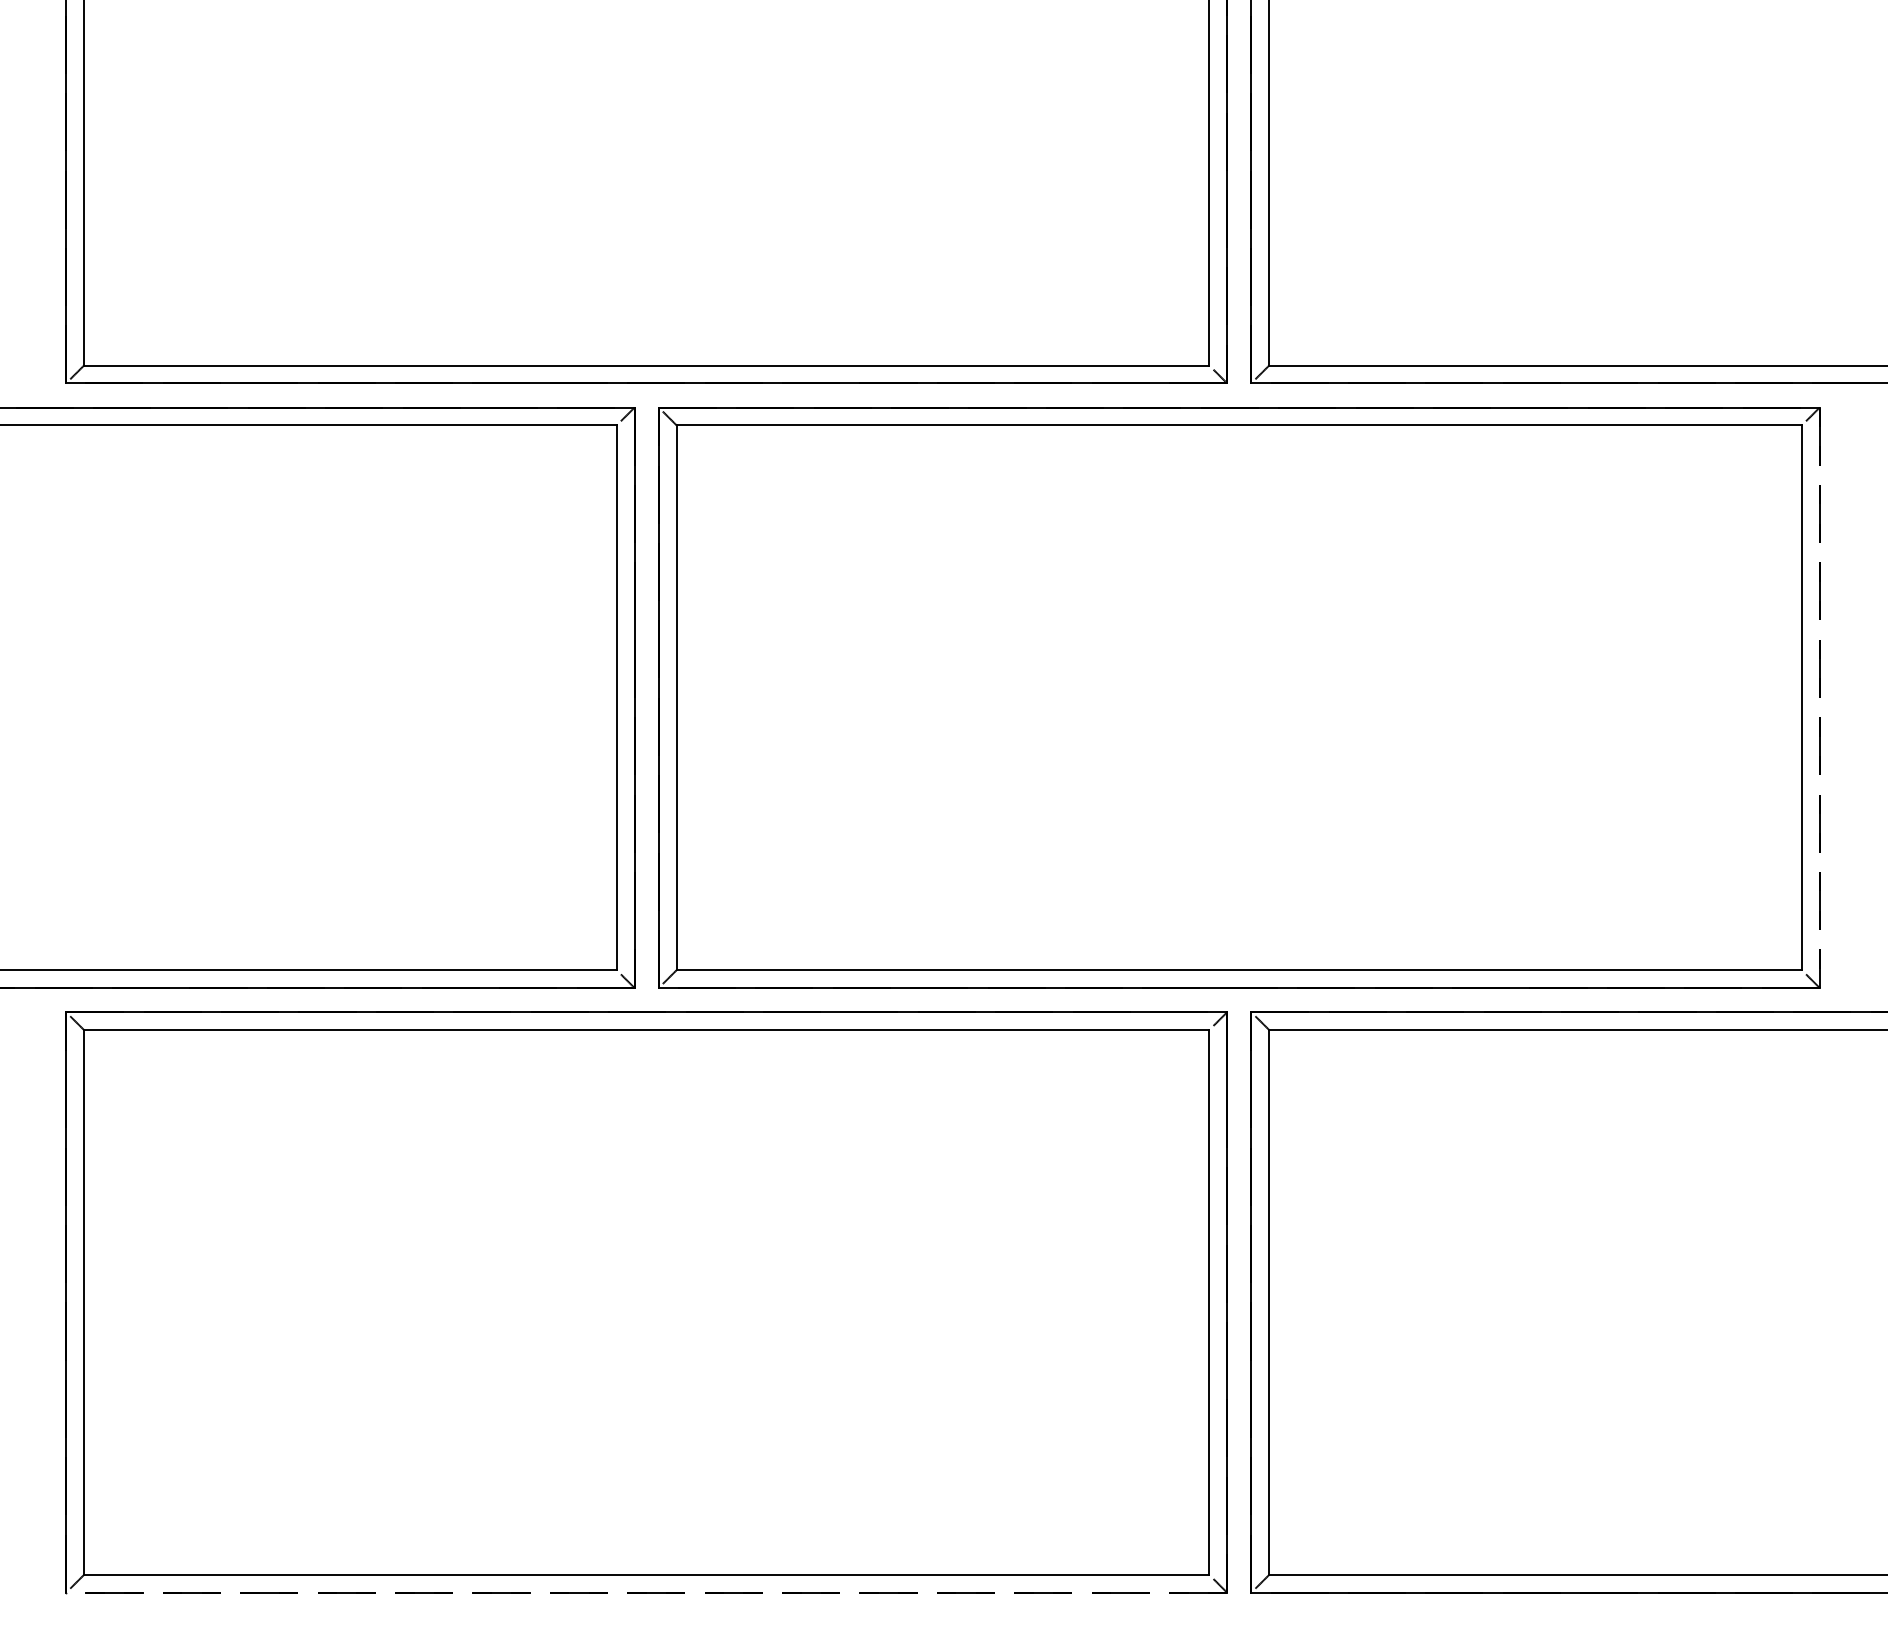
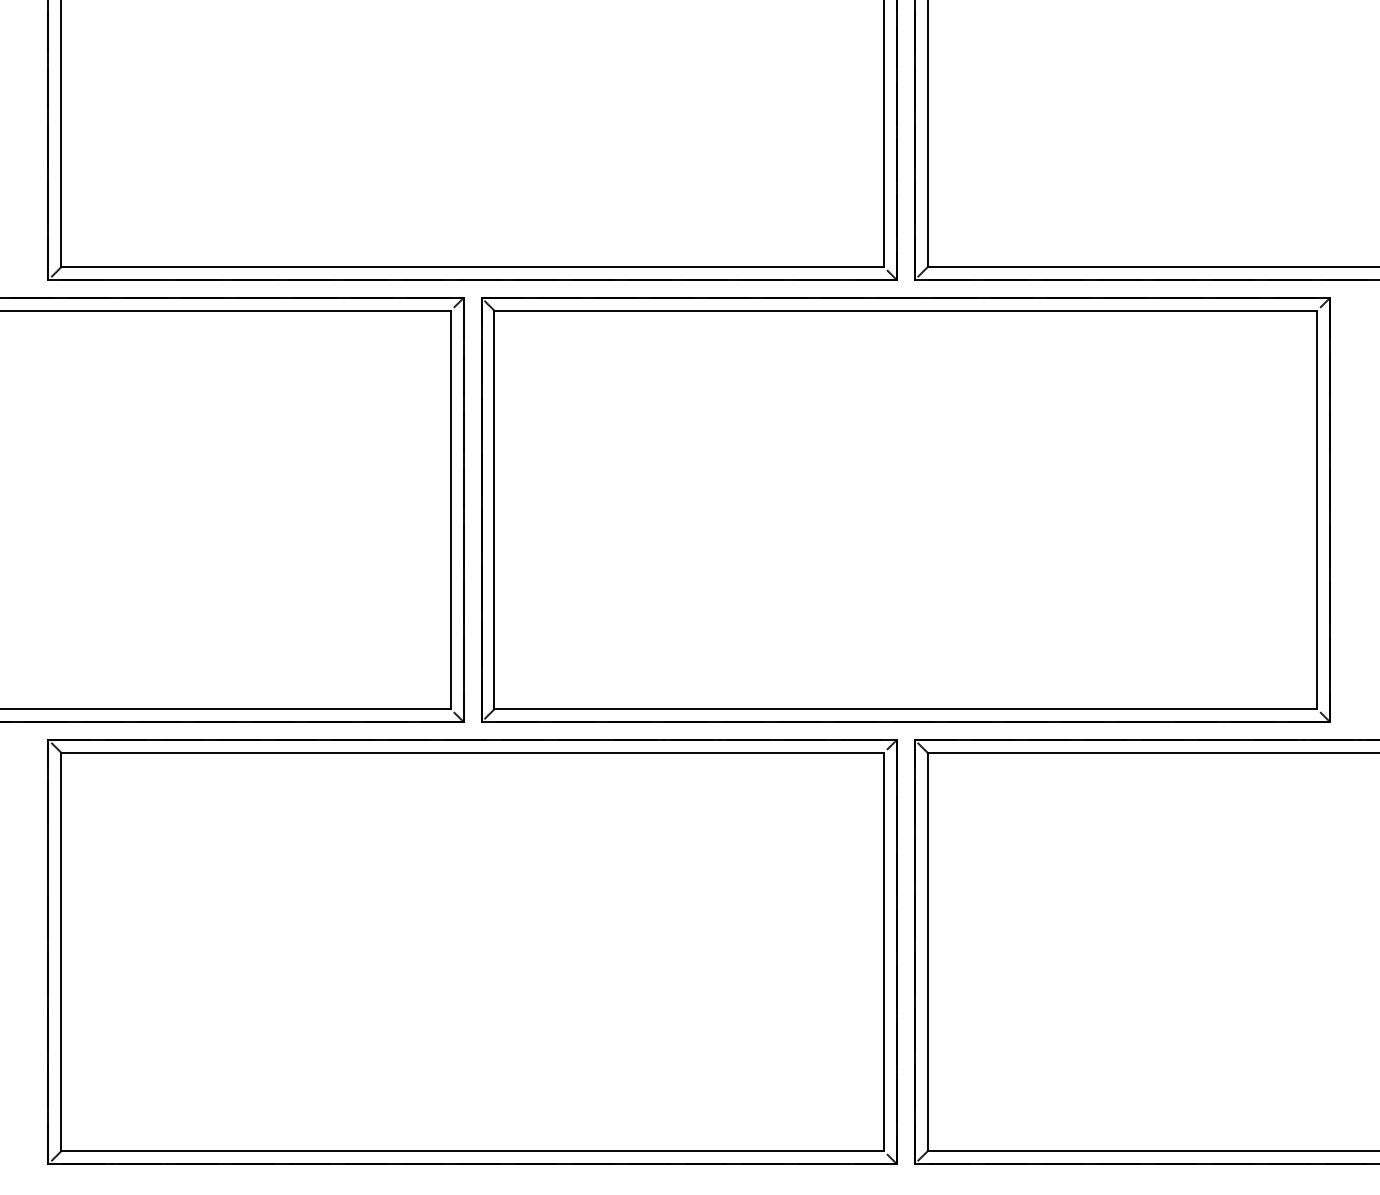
line: (1819, 698) -> (1329, 510), dashed -> solid
line: (646, 1592) -> (472, 1164), dashed -> solid

